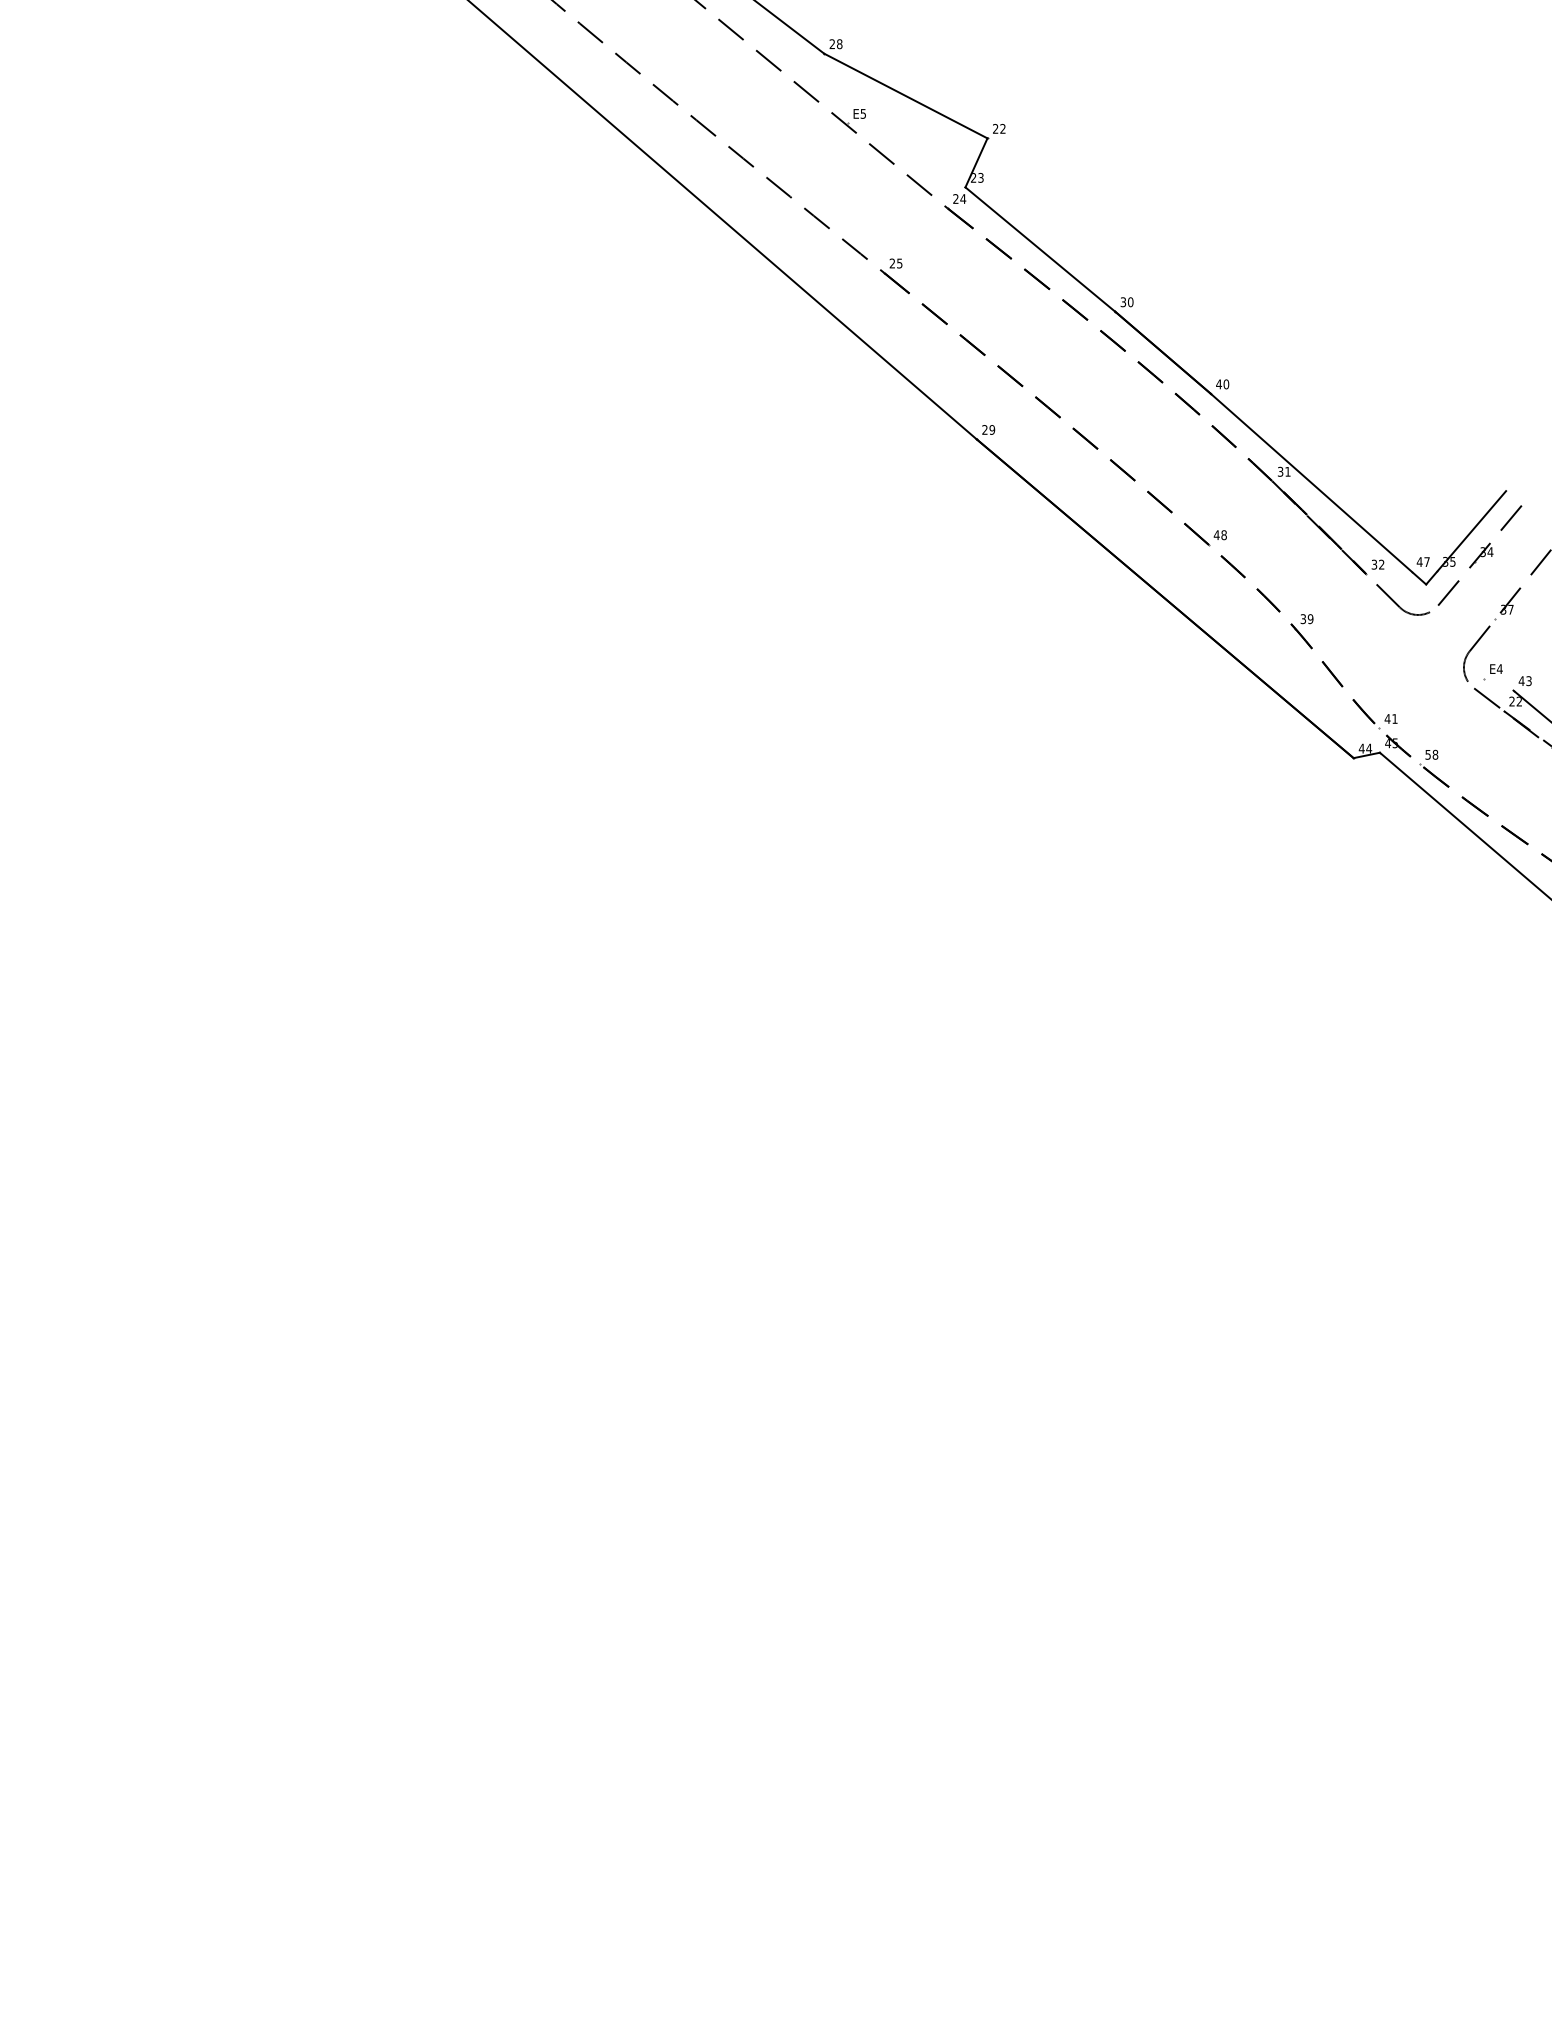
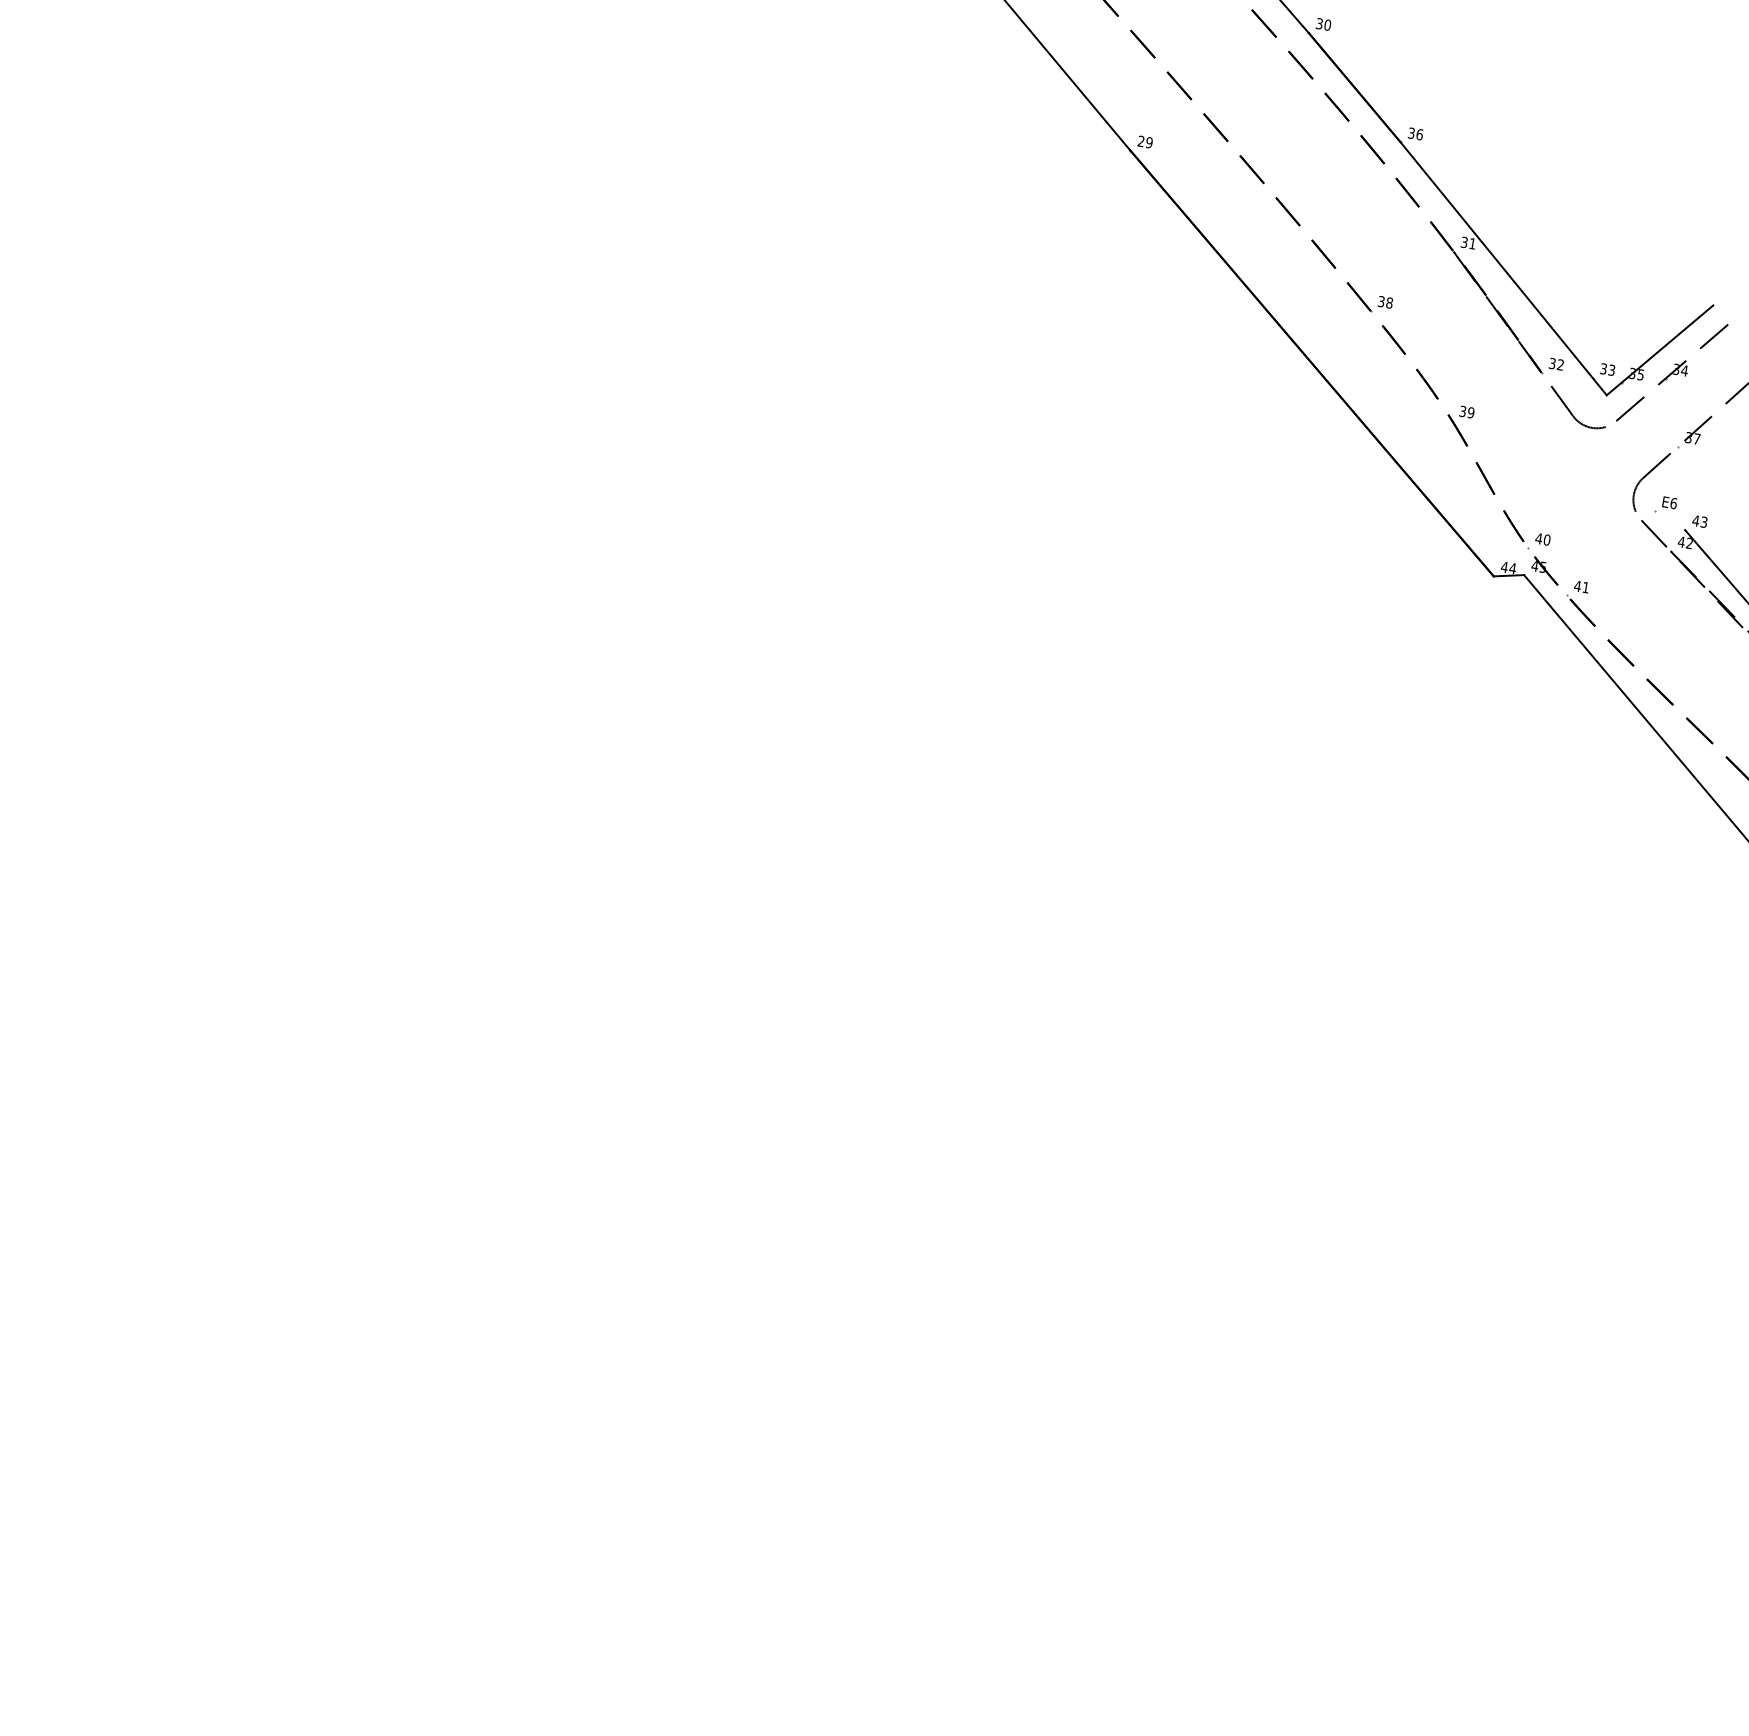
text: (1222, 384) -> (1415, 134), 40 -> 36
text: (1216, 535) -> (1381, 301), 48 -> 38
text: (1422, 562) -> (1606, 369), 47 -> 33
text: (1499, 669) -> (1673, 503), E4 -> E6
text: (1512, 701) -> (1681, 542), 22 -> 42
text: (1394, 718) -> (1546, 539), 41 -> 40
text: (1431, 754) -> (1581, 586), 58 -> 41

